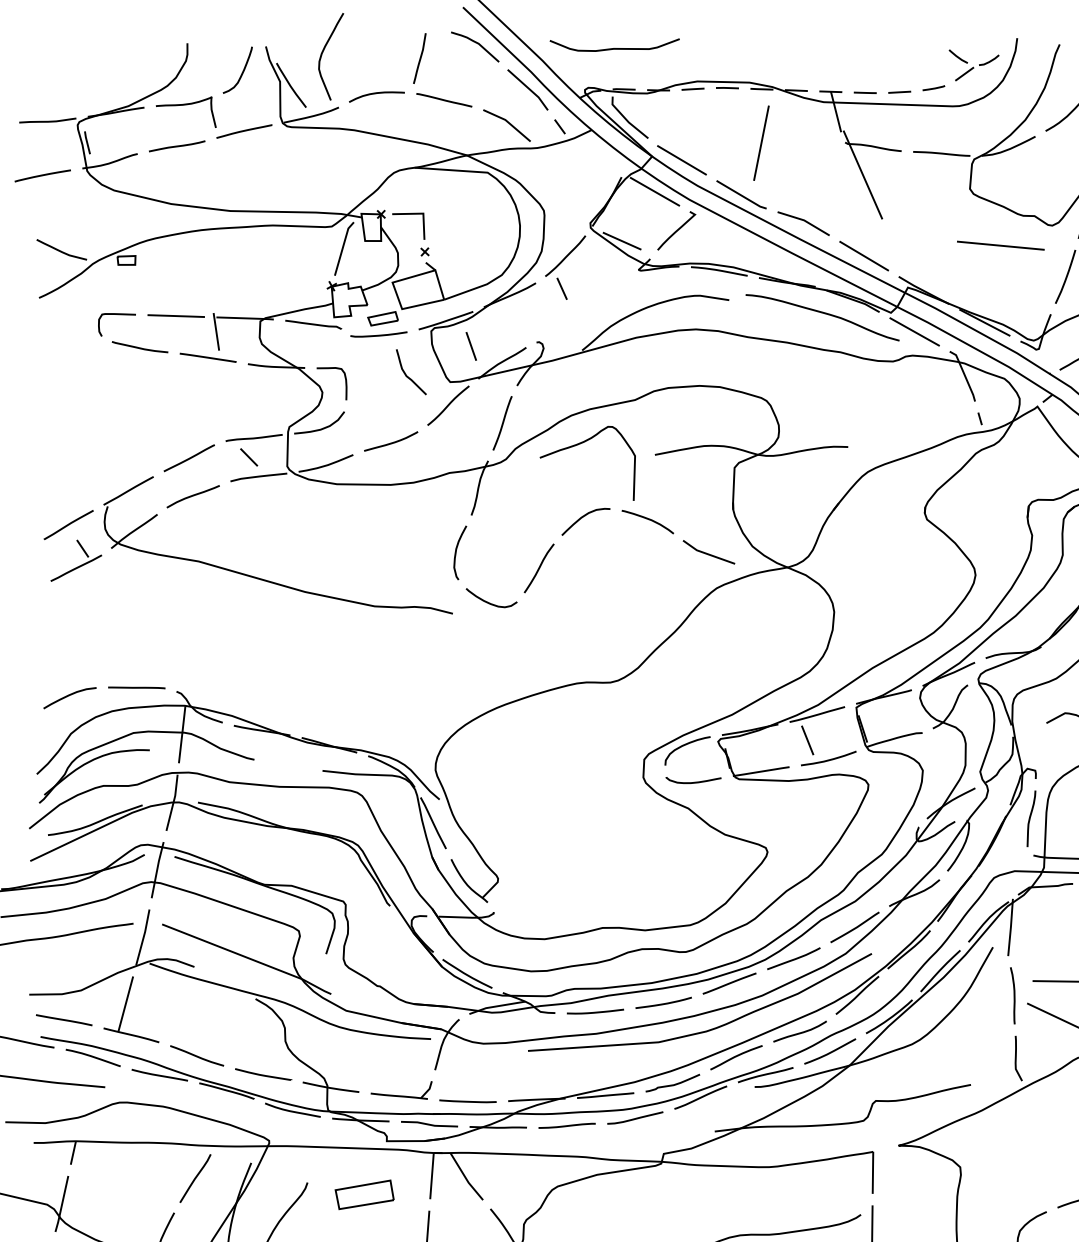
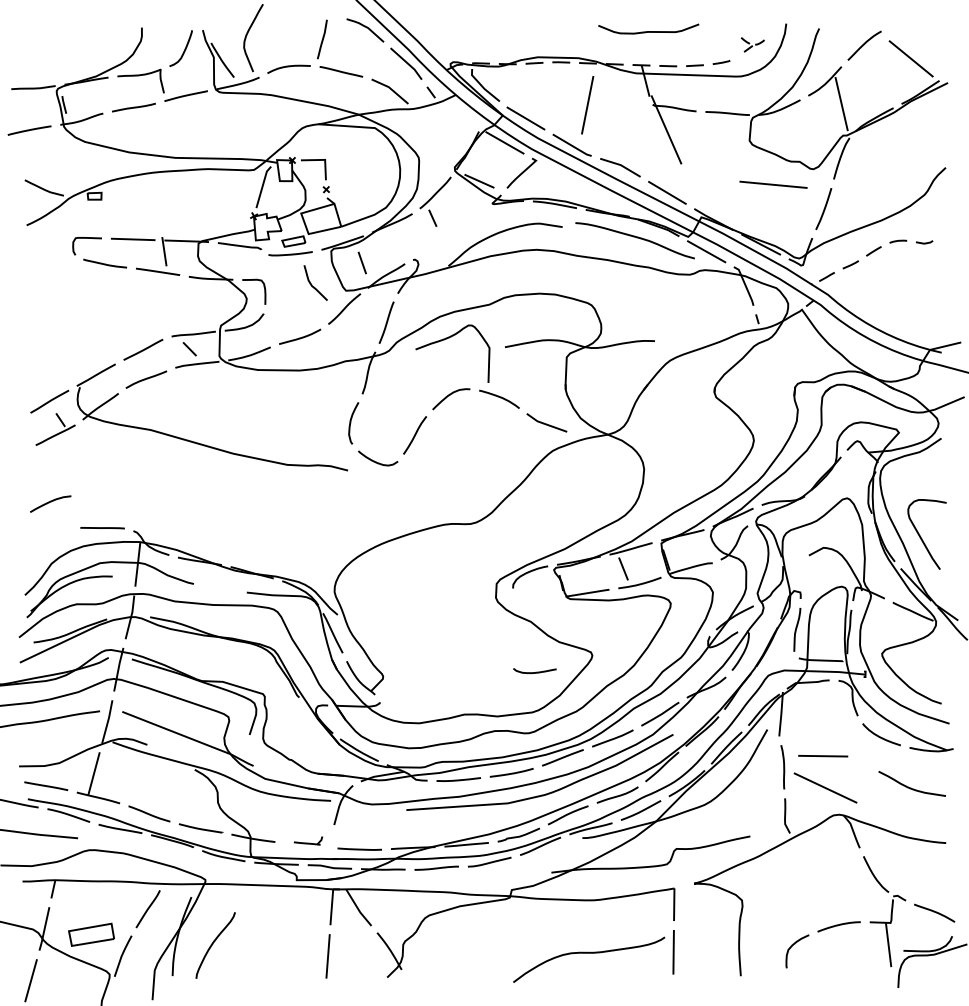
curve: (614, 48) -> (648, 31), moved
part: (973, 65) -> (752, 44), size x0.6
curve: (69, 696) -> (50, 502), moved
curve: (693, 782) -> (534, 672), moved
part: (401, 1090) -> (308, 840), size x0.6
part: (364, 1194) -> (91, 934), moved

